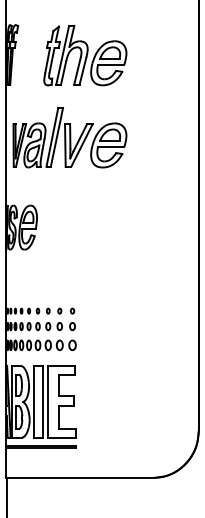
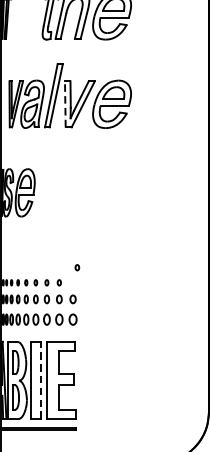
line: (65, 144) -> (65, 103), solid -> dashed
part: (72, 310) -> (77, 267), moved
line: (42, 401) -> (40, 380), solid -> dashed

